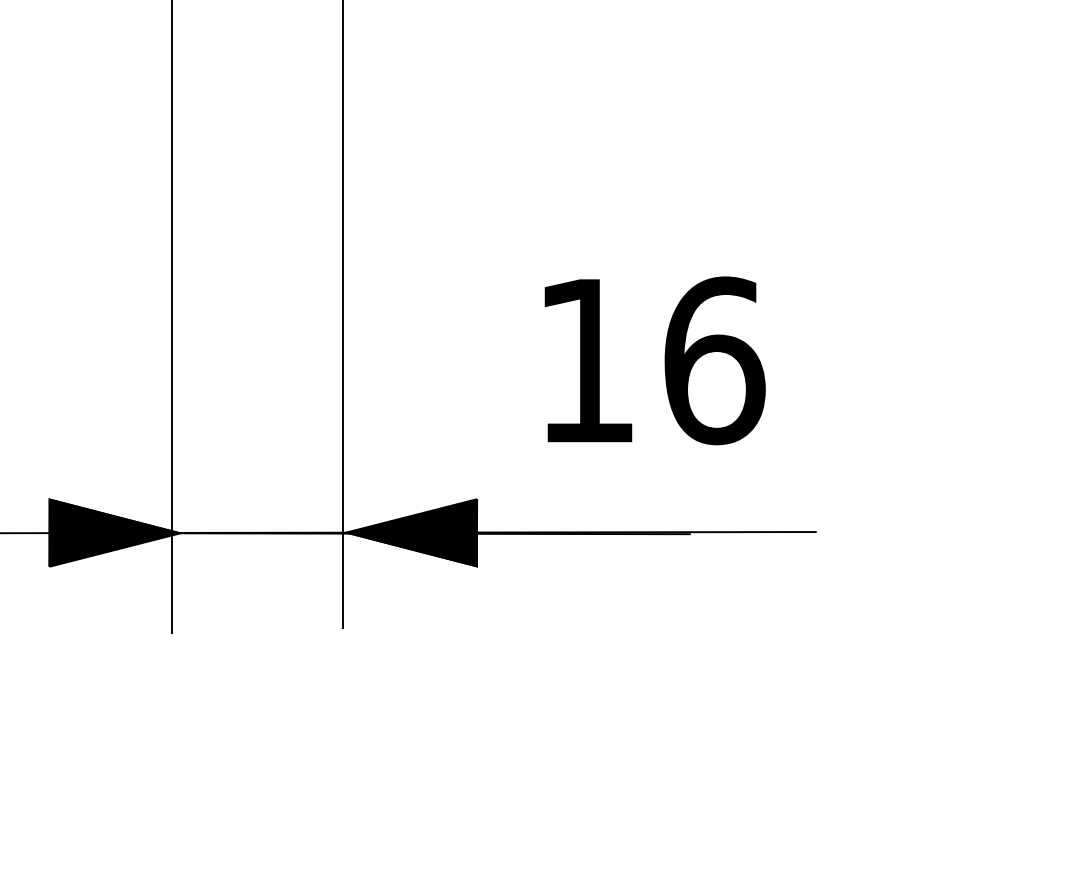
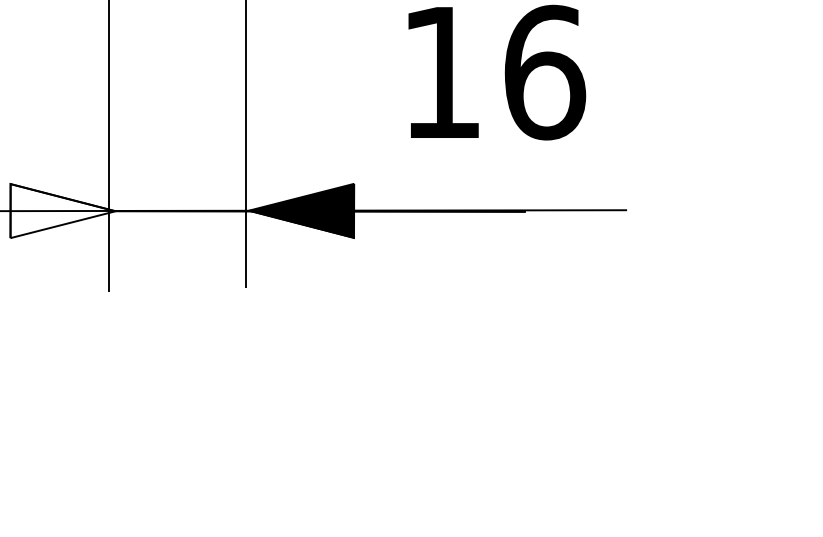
fill: (114, 532) -> (62, 210), removed

